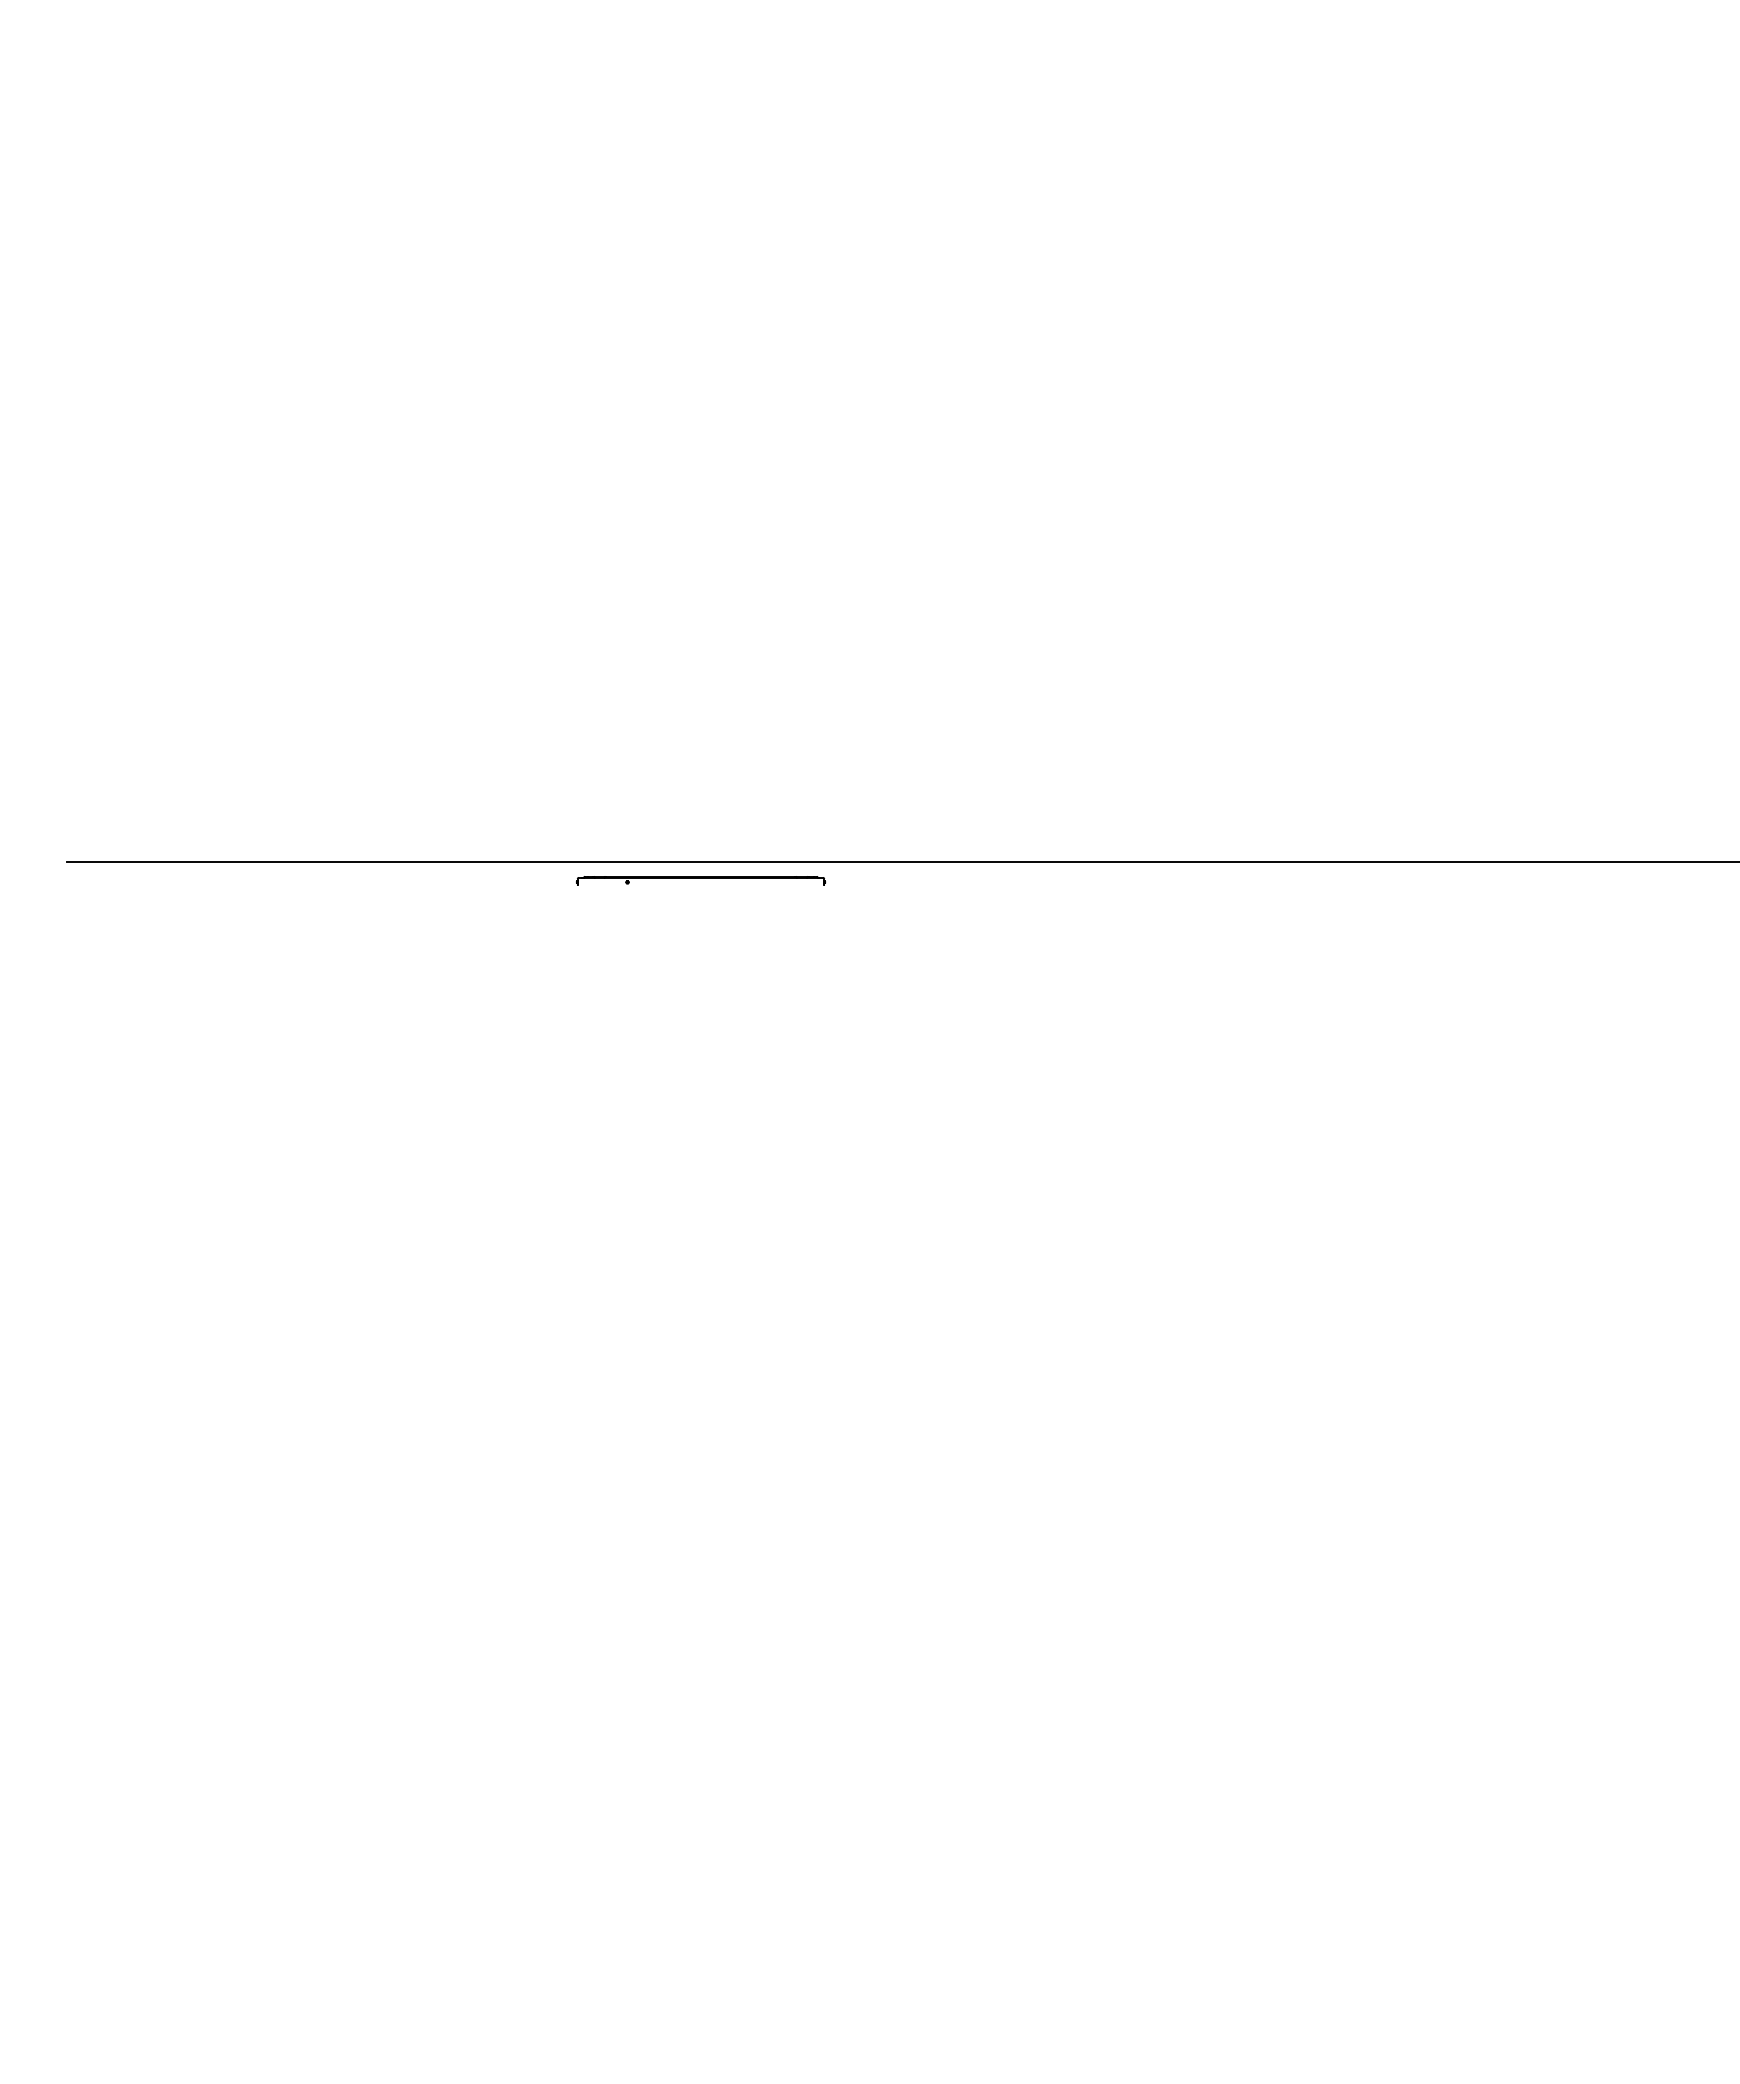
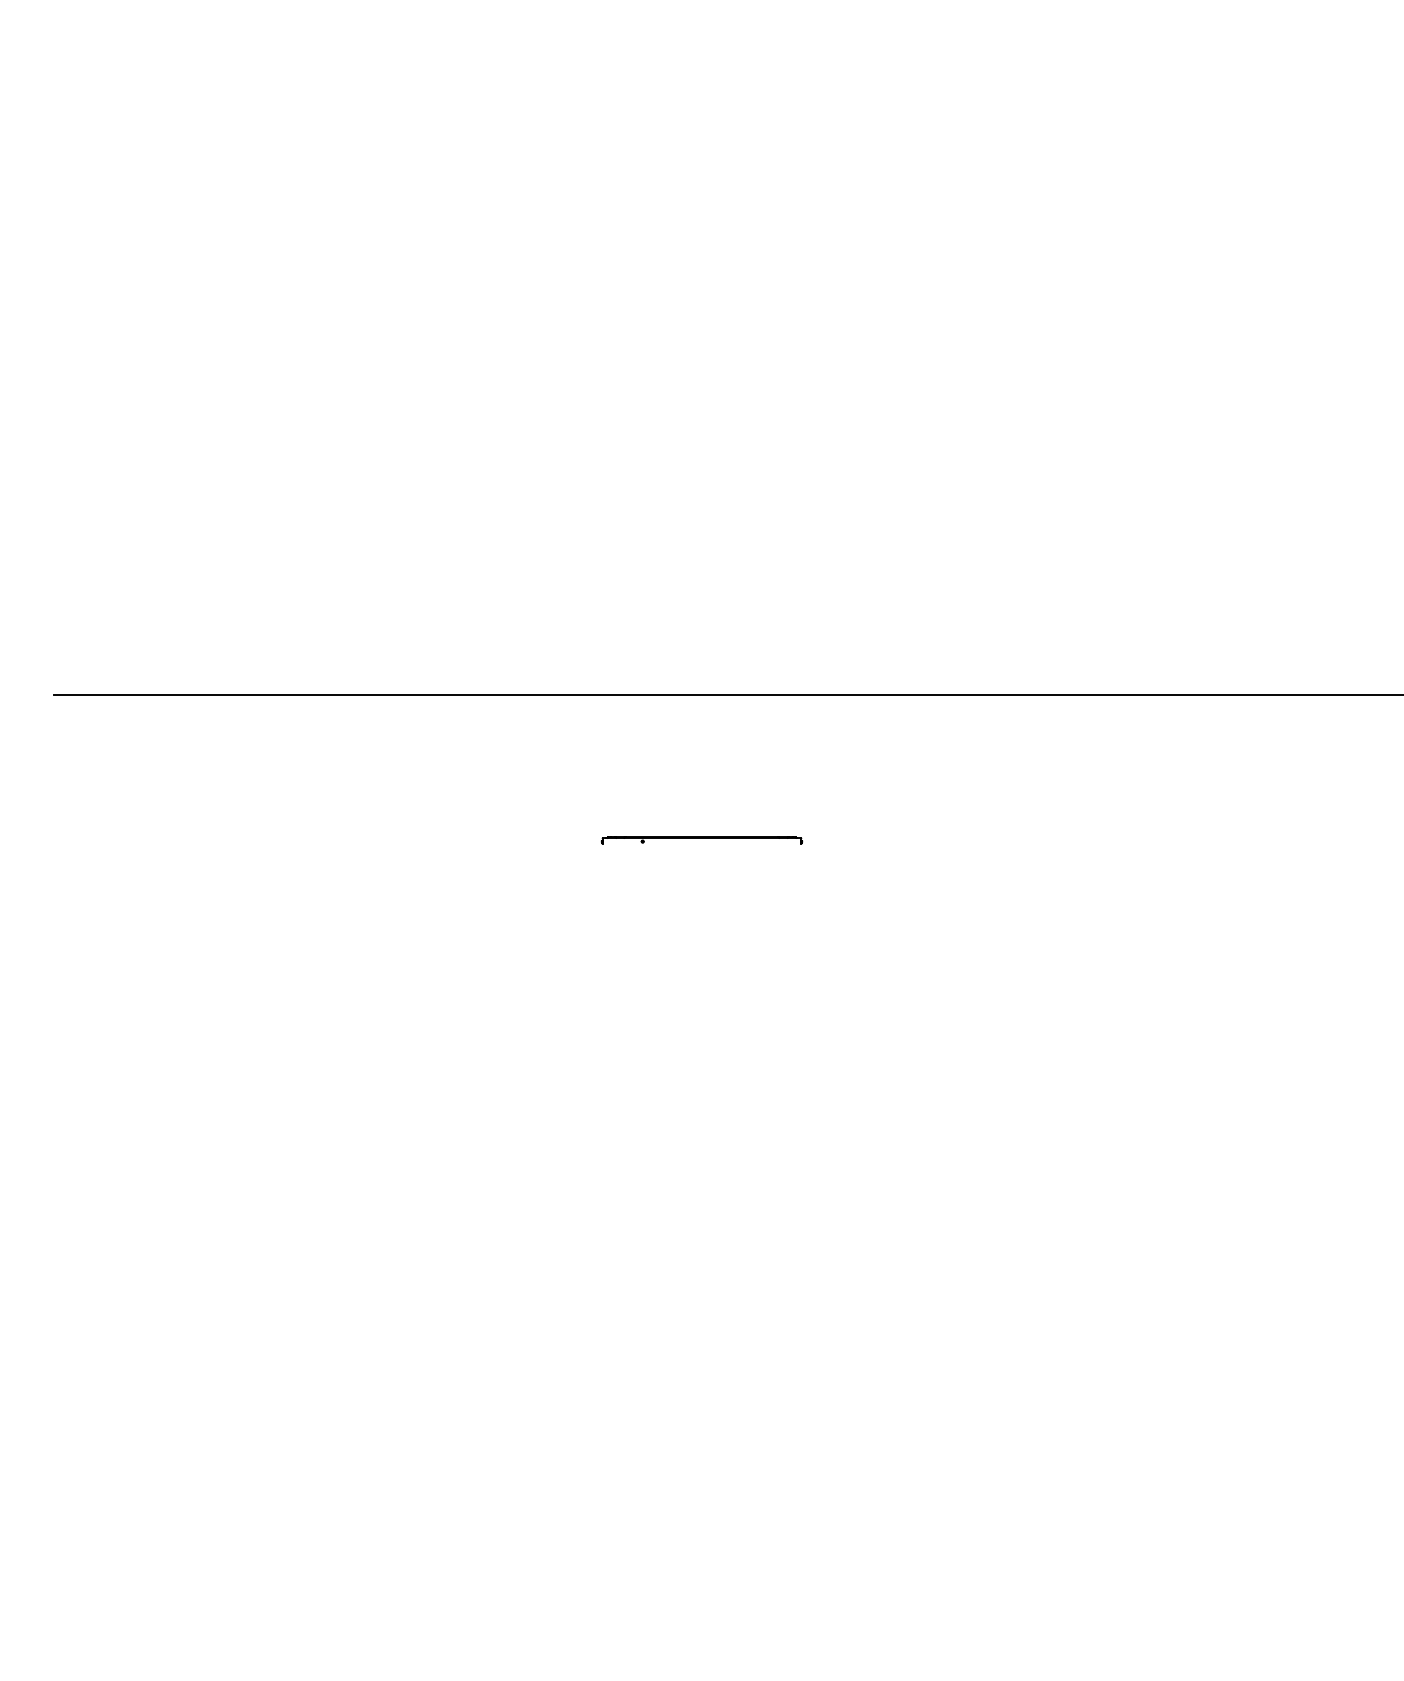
part: (700, 880) -> (701, 840), moved

